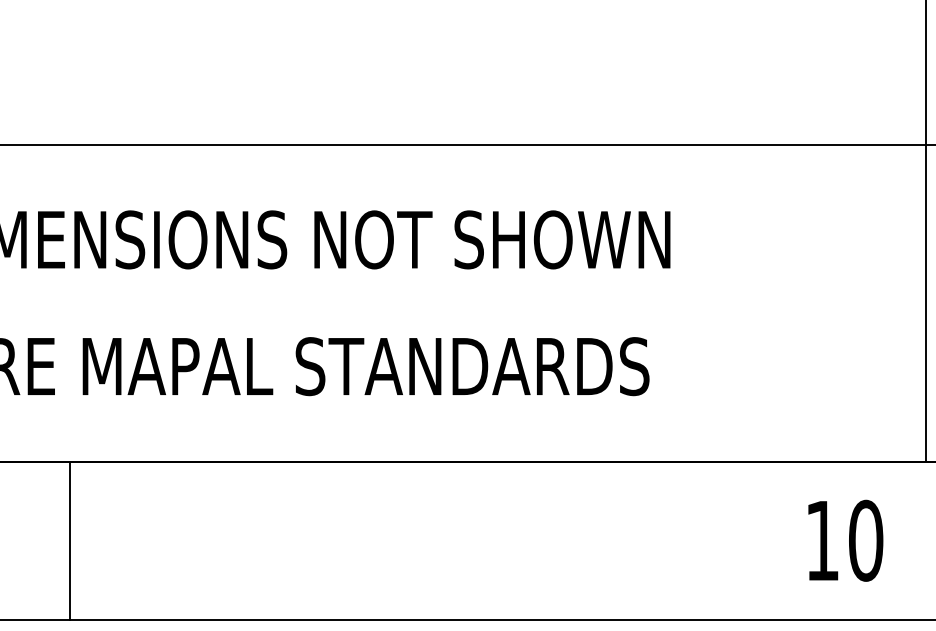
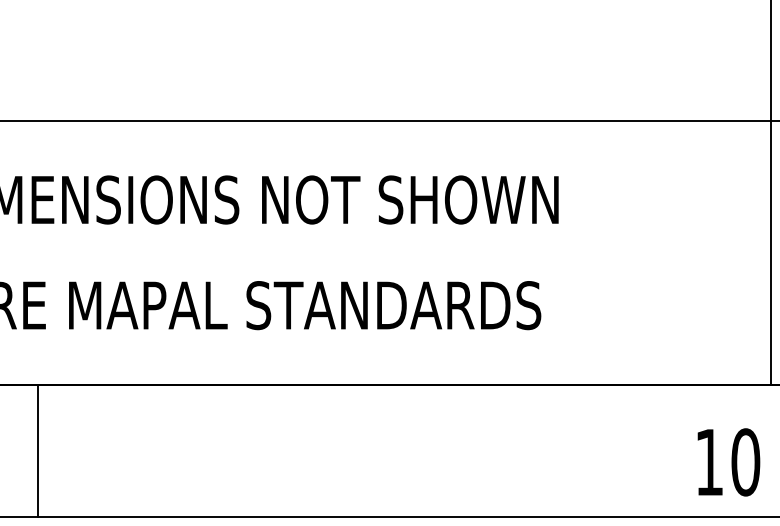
line: (70, 540) -> (37, 450), moved
text: (845, 540) -> (728, 462), moved

